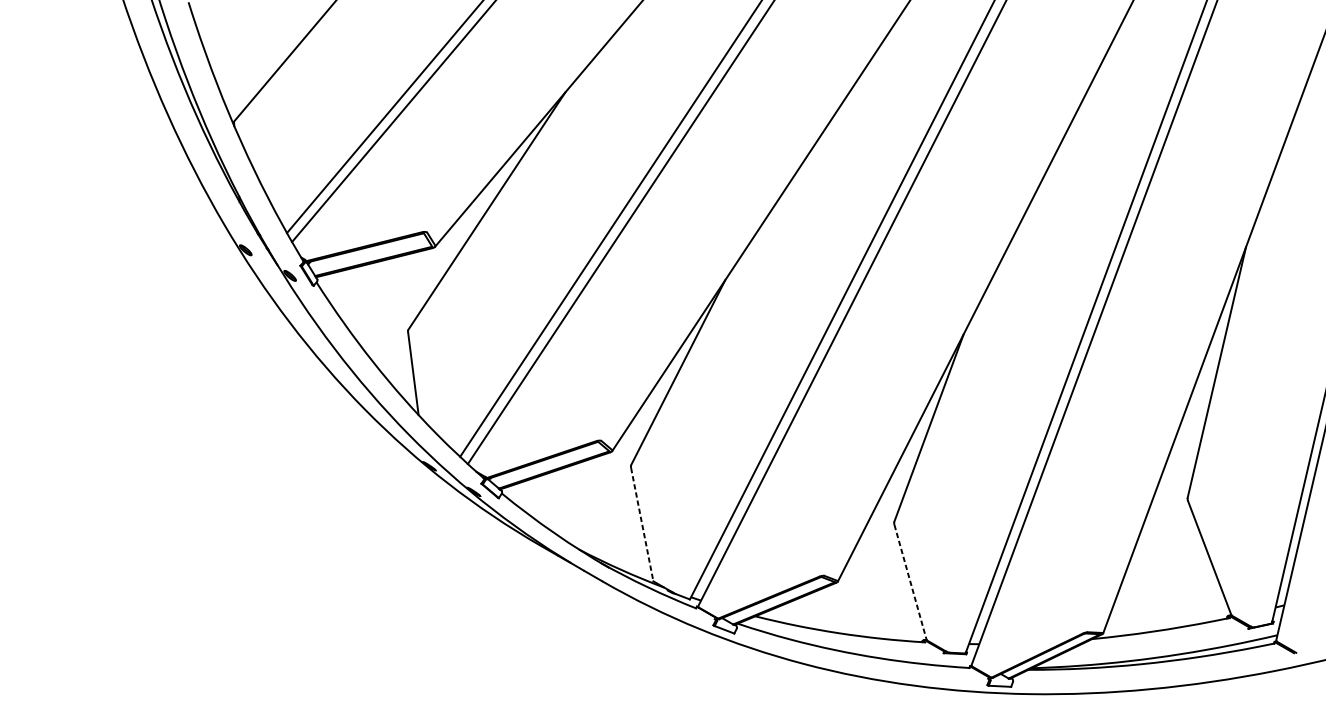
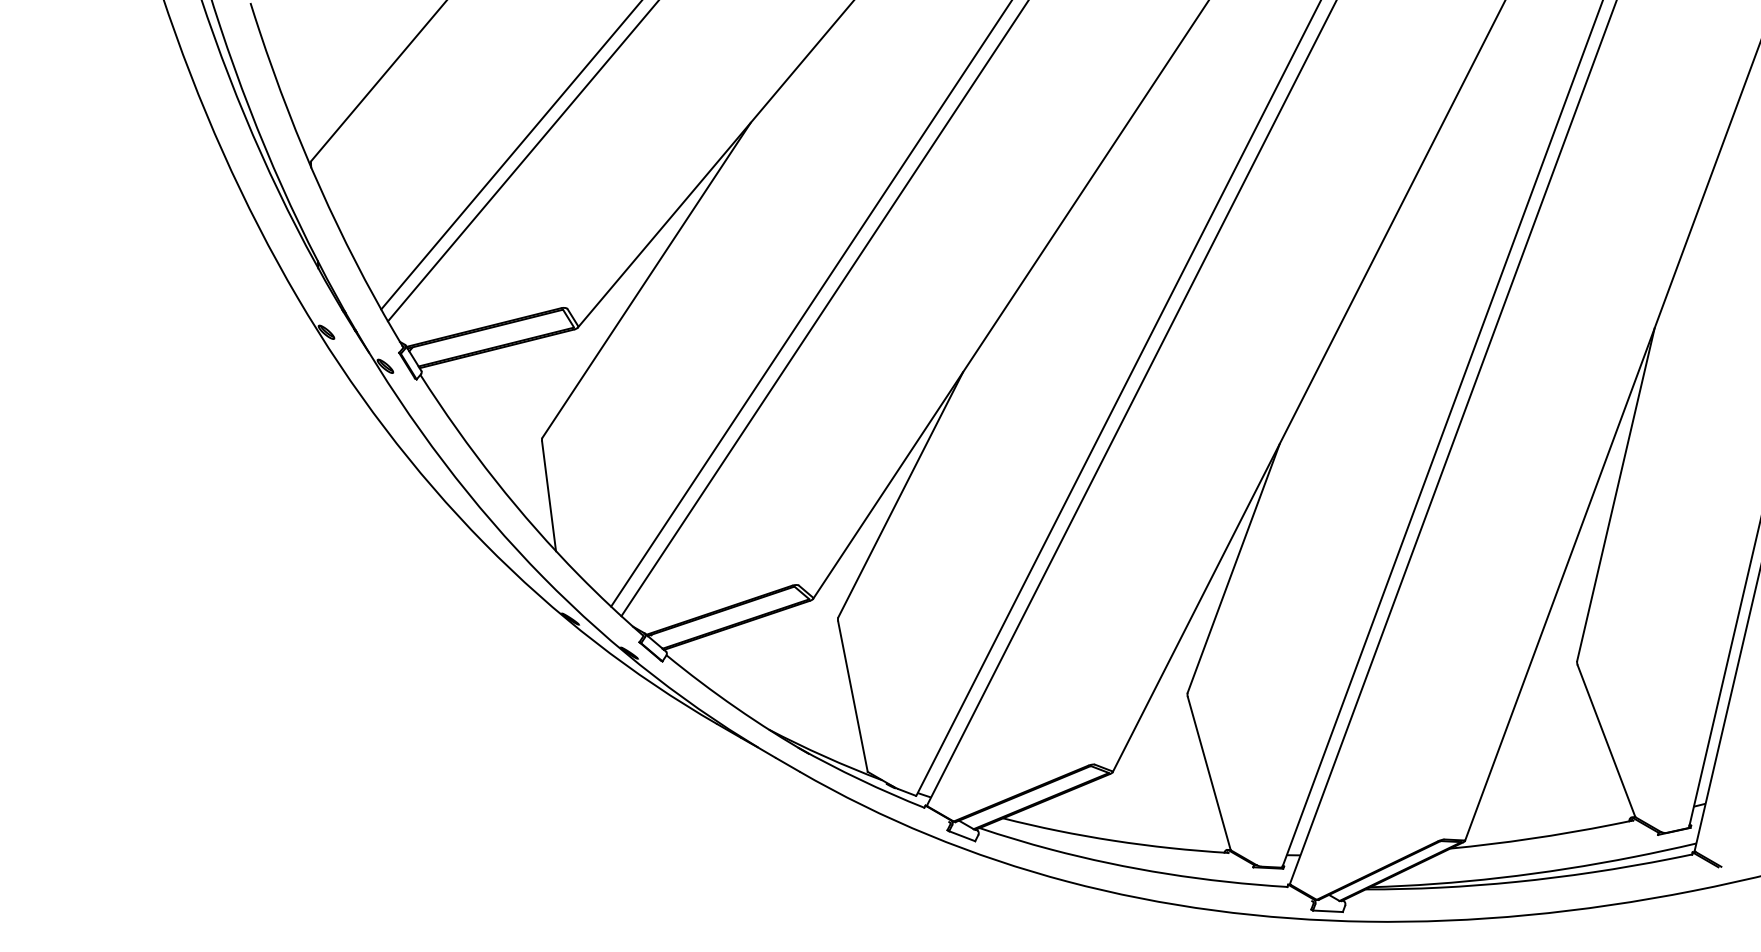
line: (641, 524) -> (852, 696), dashed -> solid
line: (910, 582) -> (1209, 773), dashed -> solid

